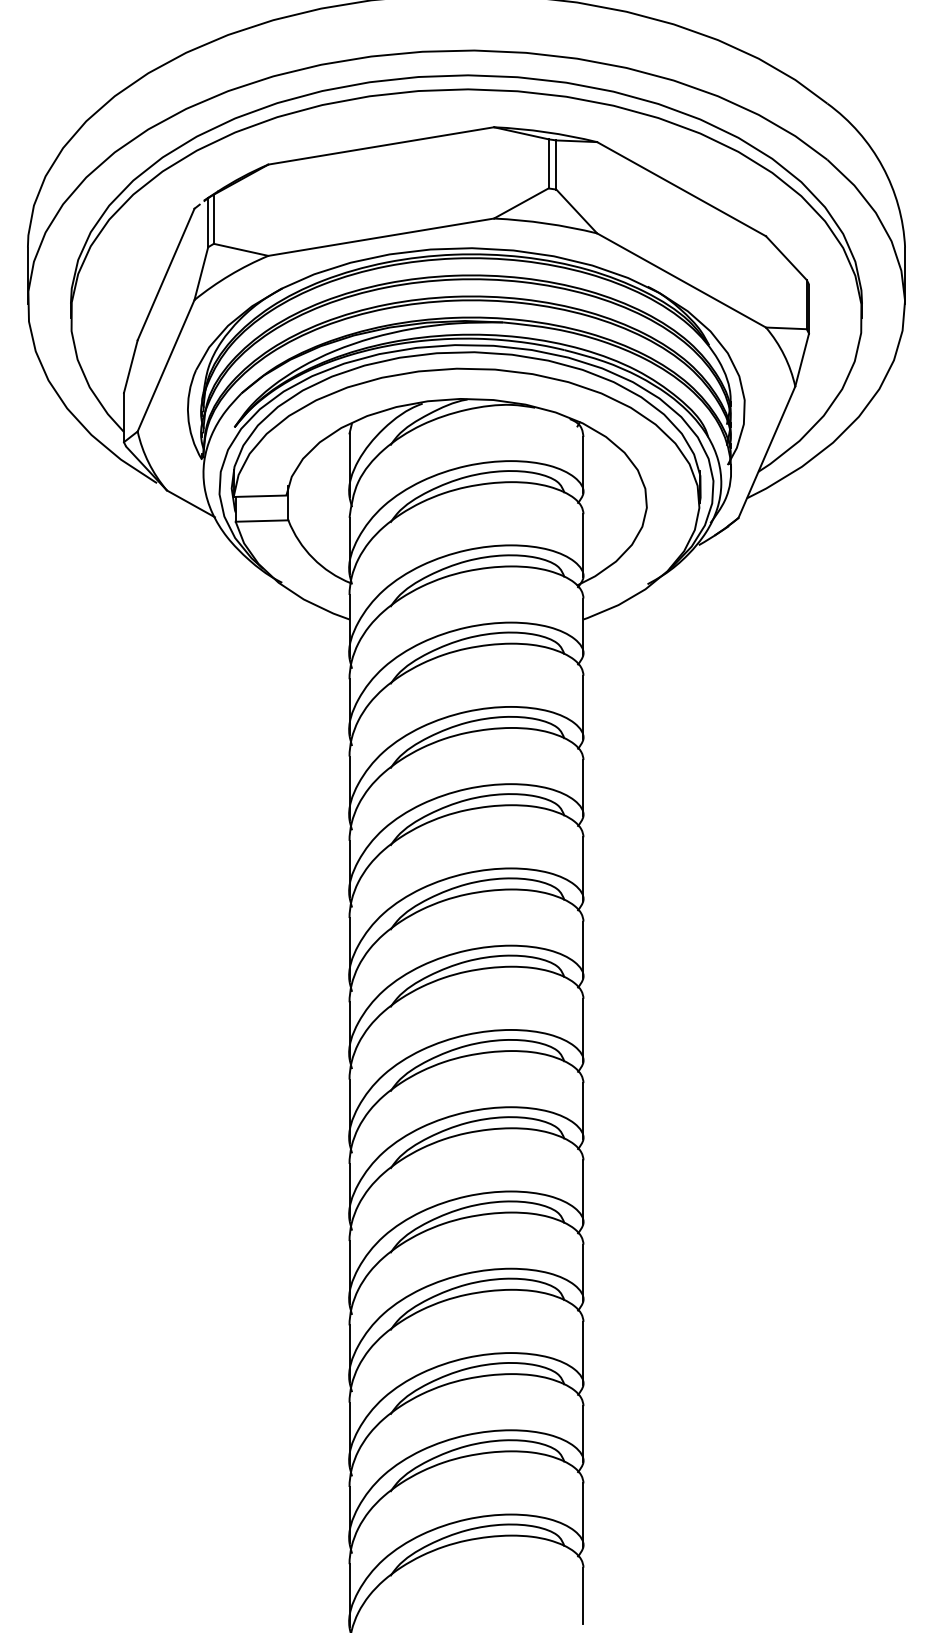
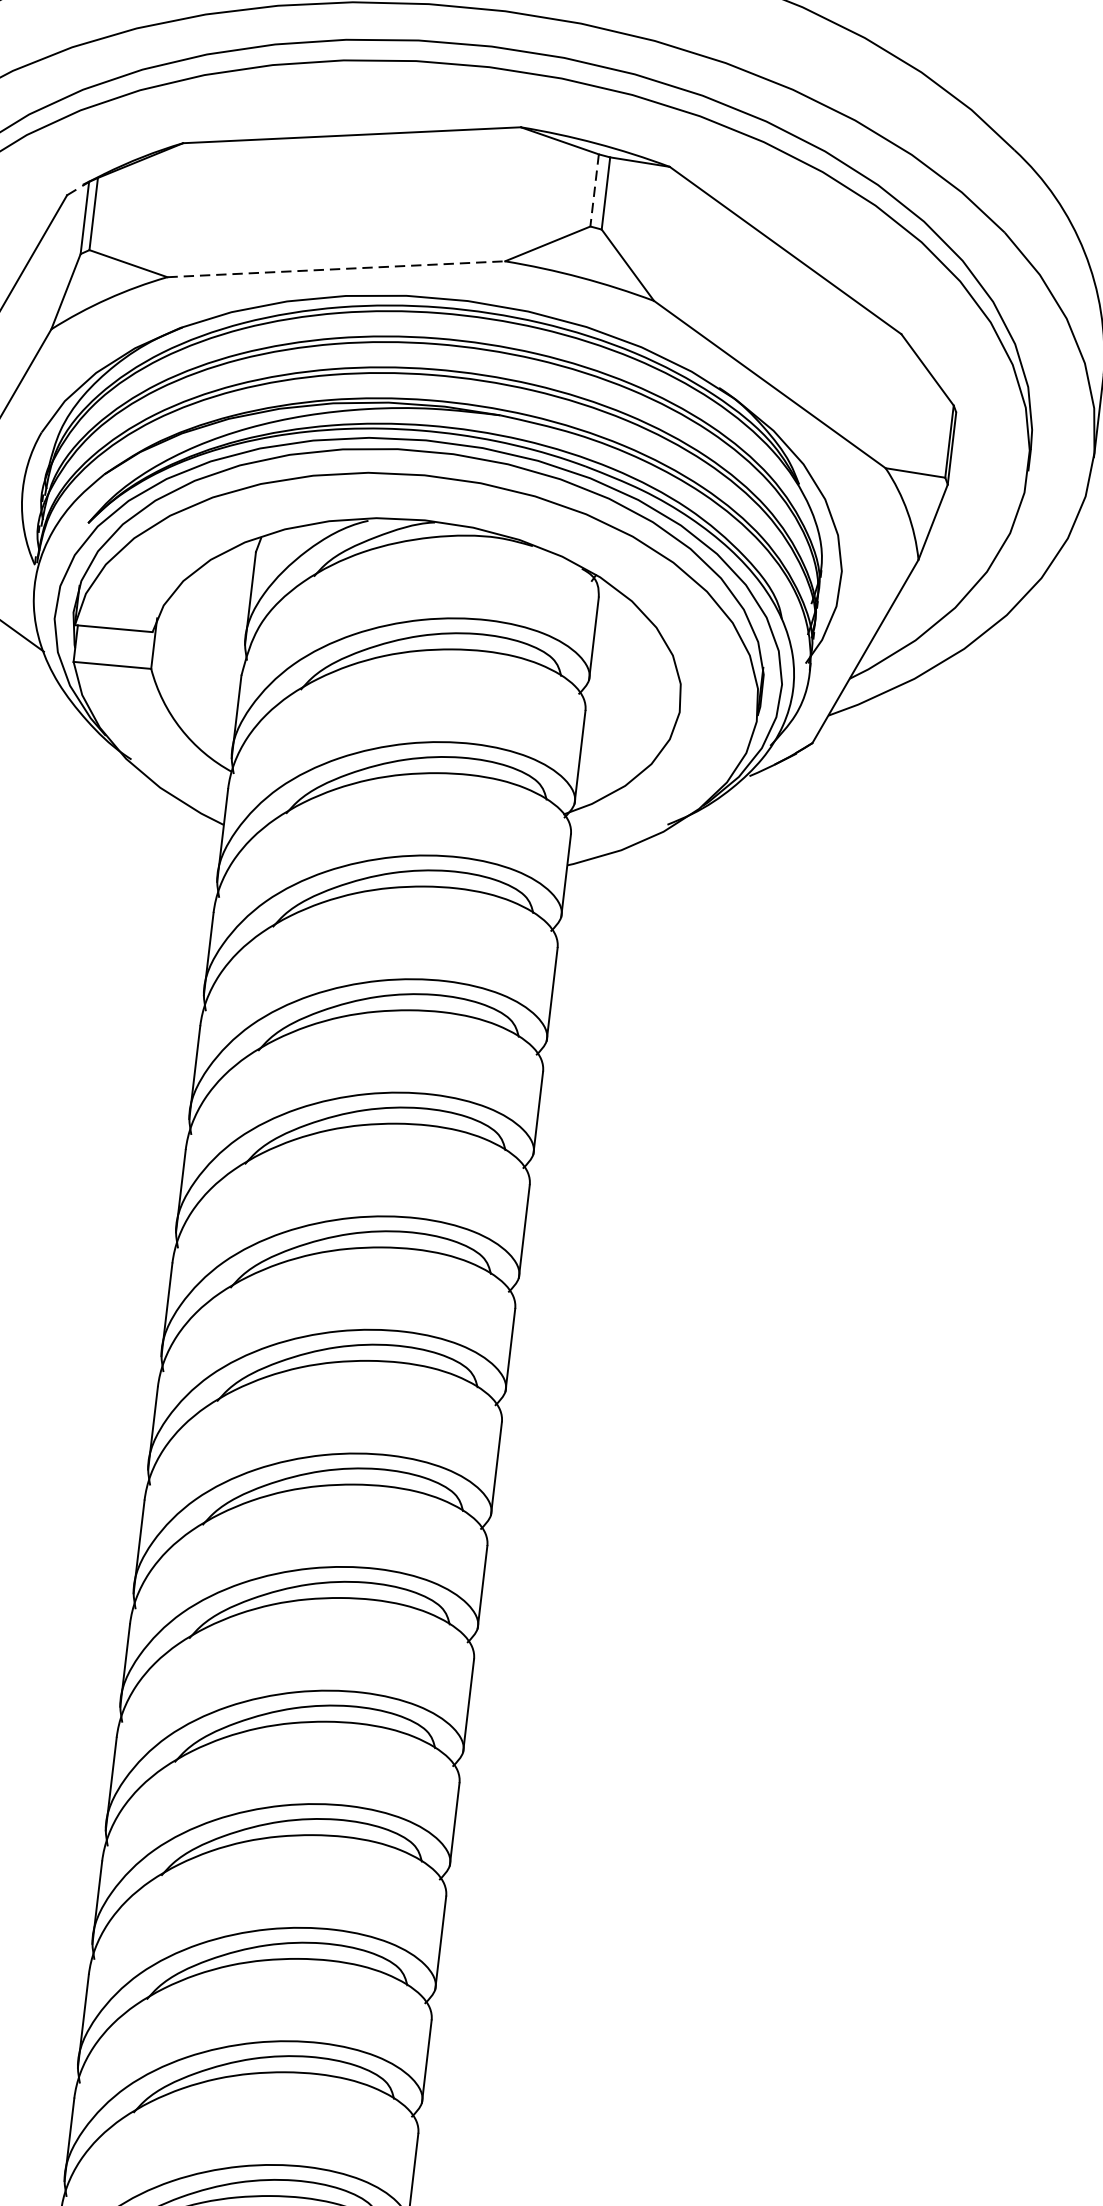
line: (548, 163) -> (594, 189), solid -> dashed
line: (381, 237) -> (336, 269), solid -> dashed

